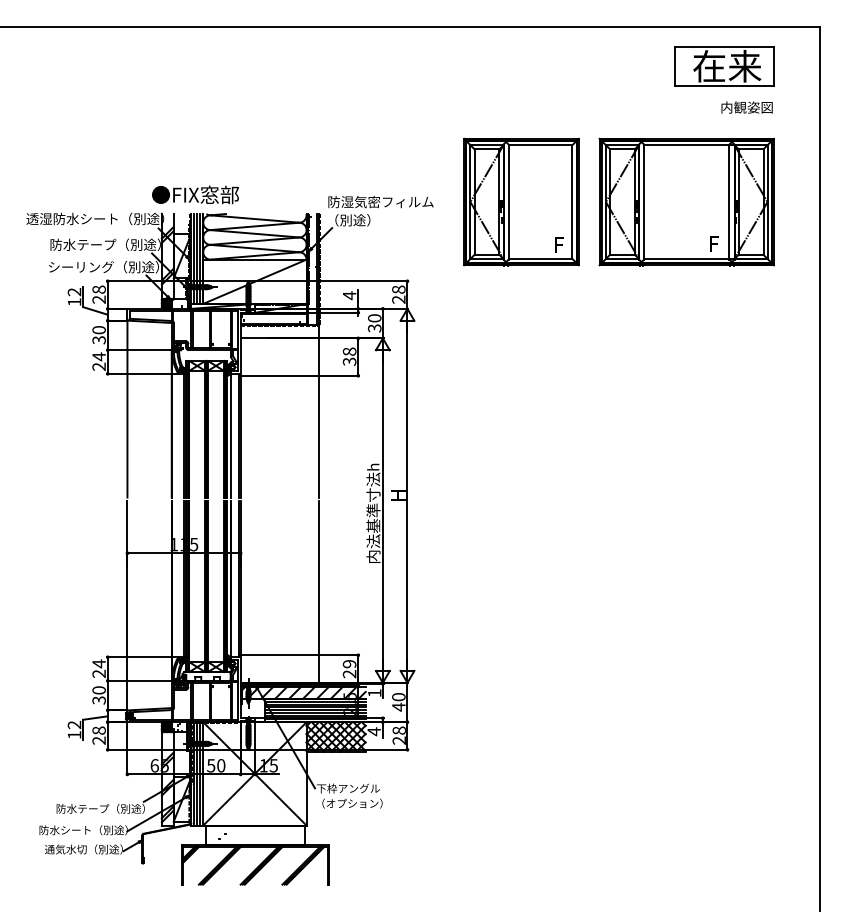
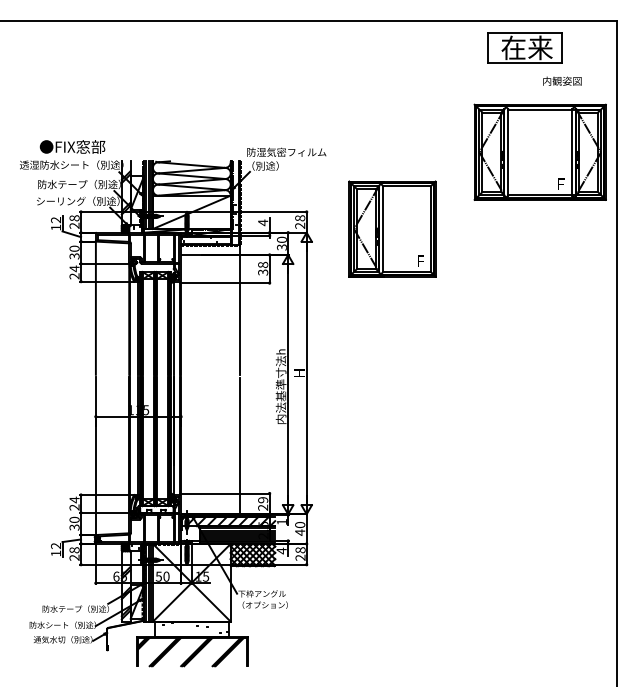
part: (724, 66) -> (525, 48), moved
text: (195, 194) -> (72, 146), moved
part: (521, 201) -> (392, 228), moved
part: (686, 201) -> (540, 151), moved

